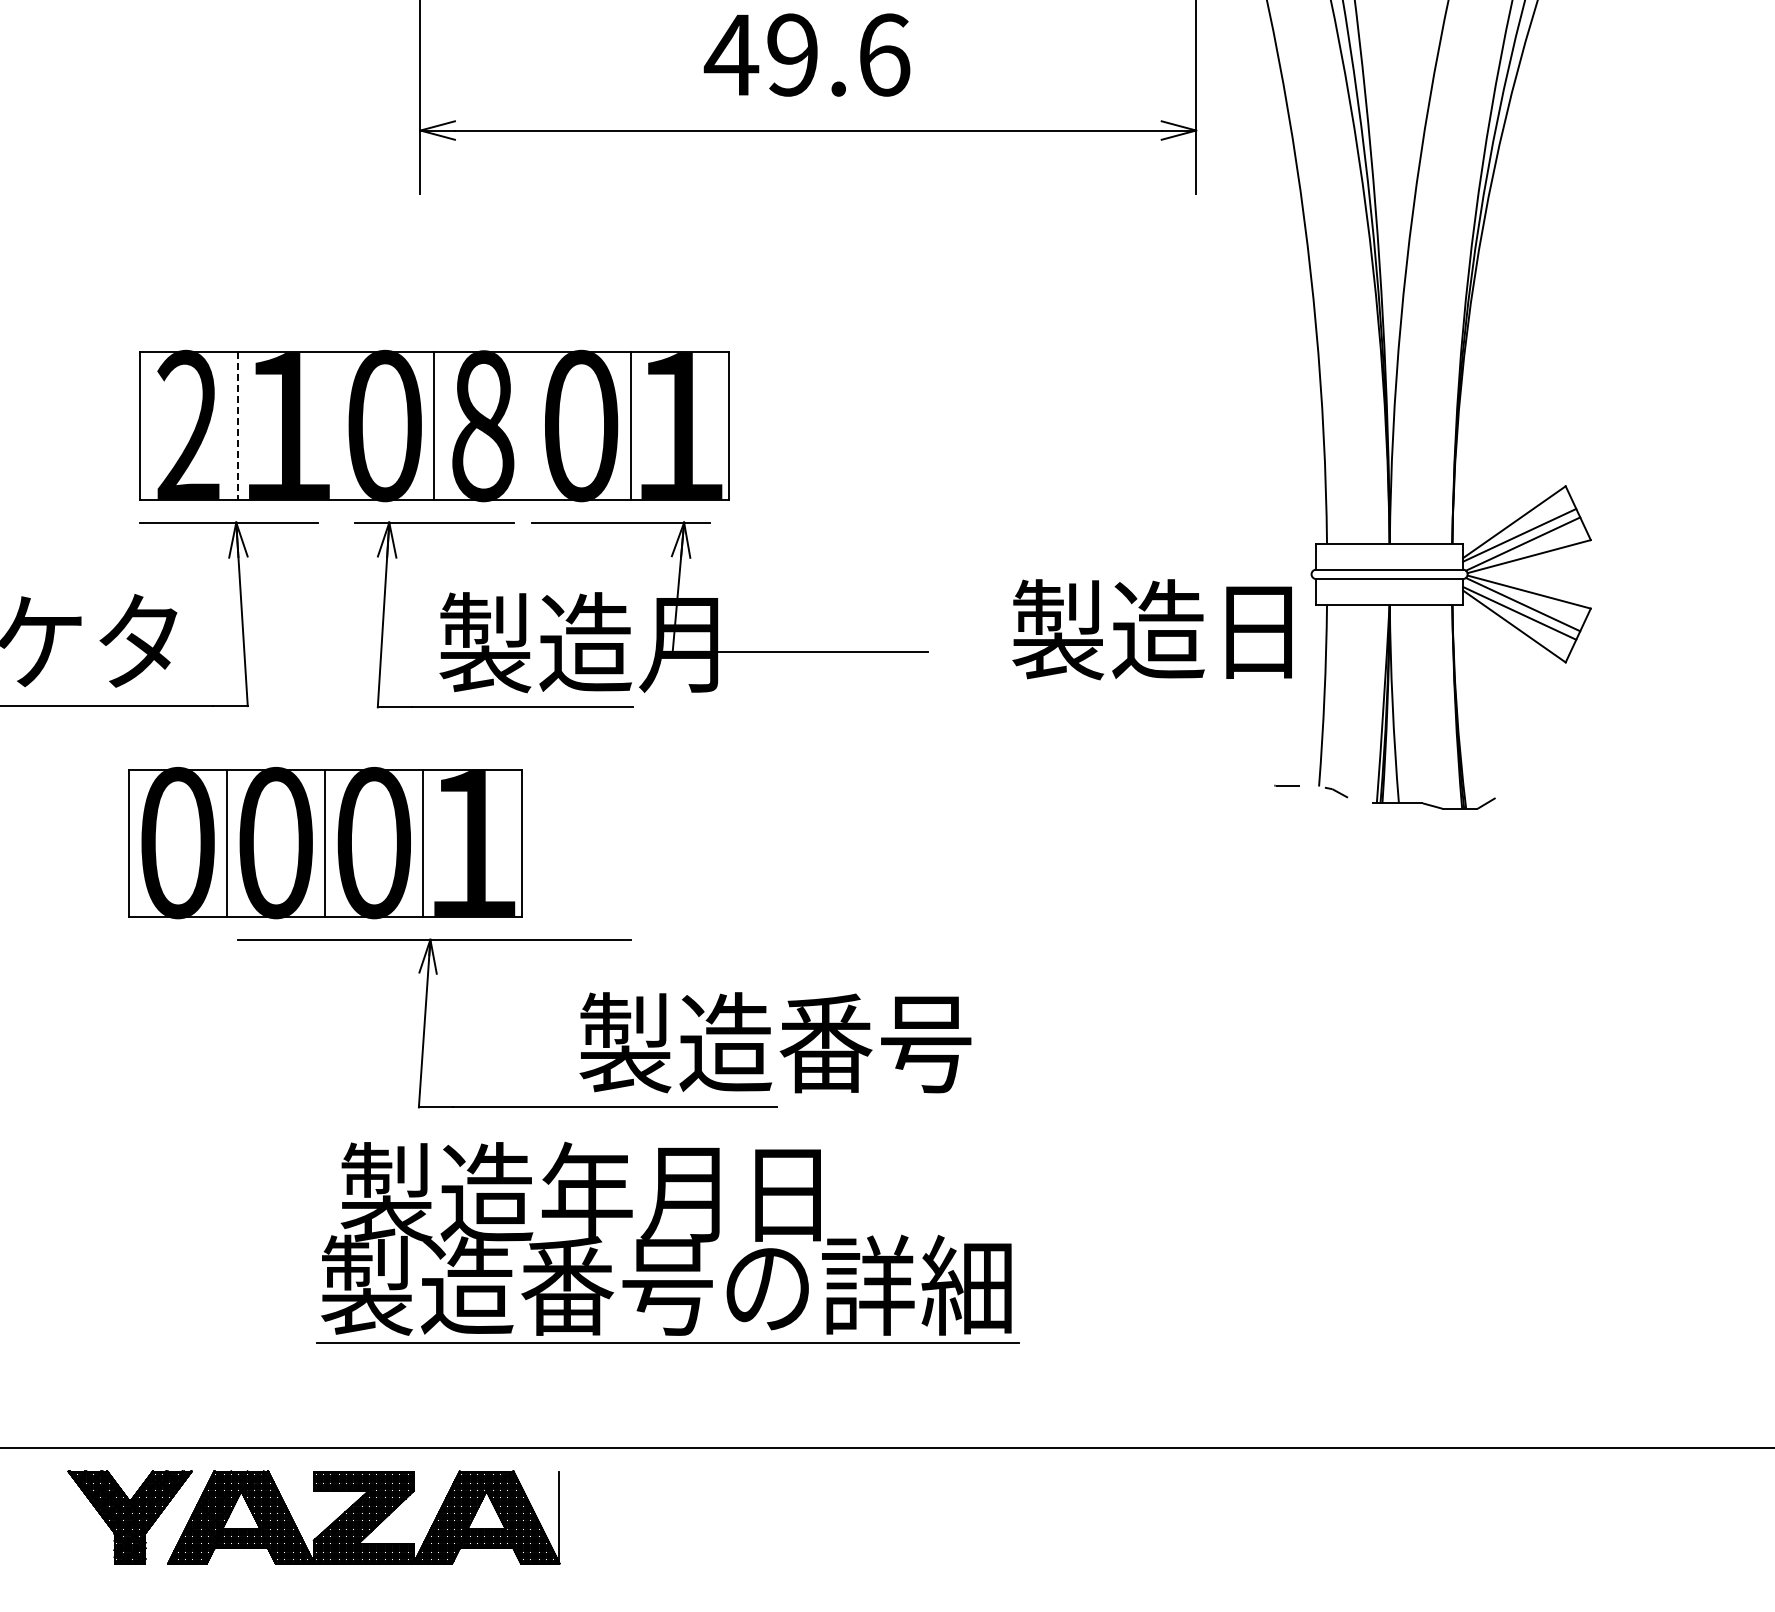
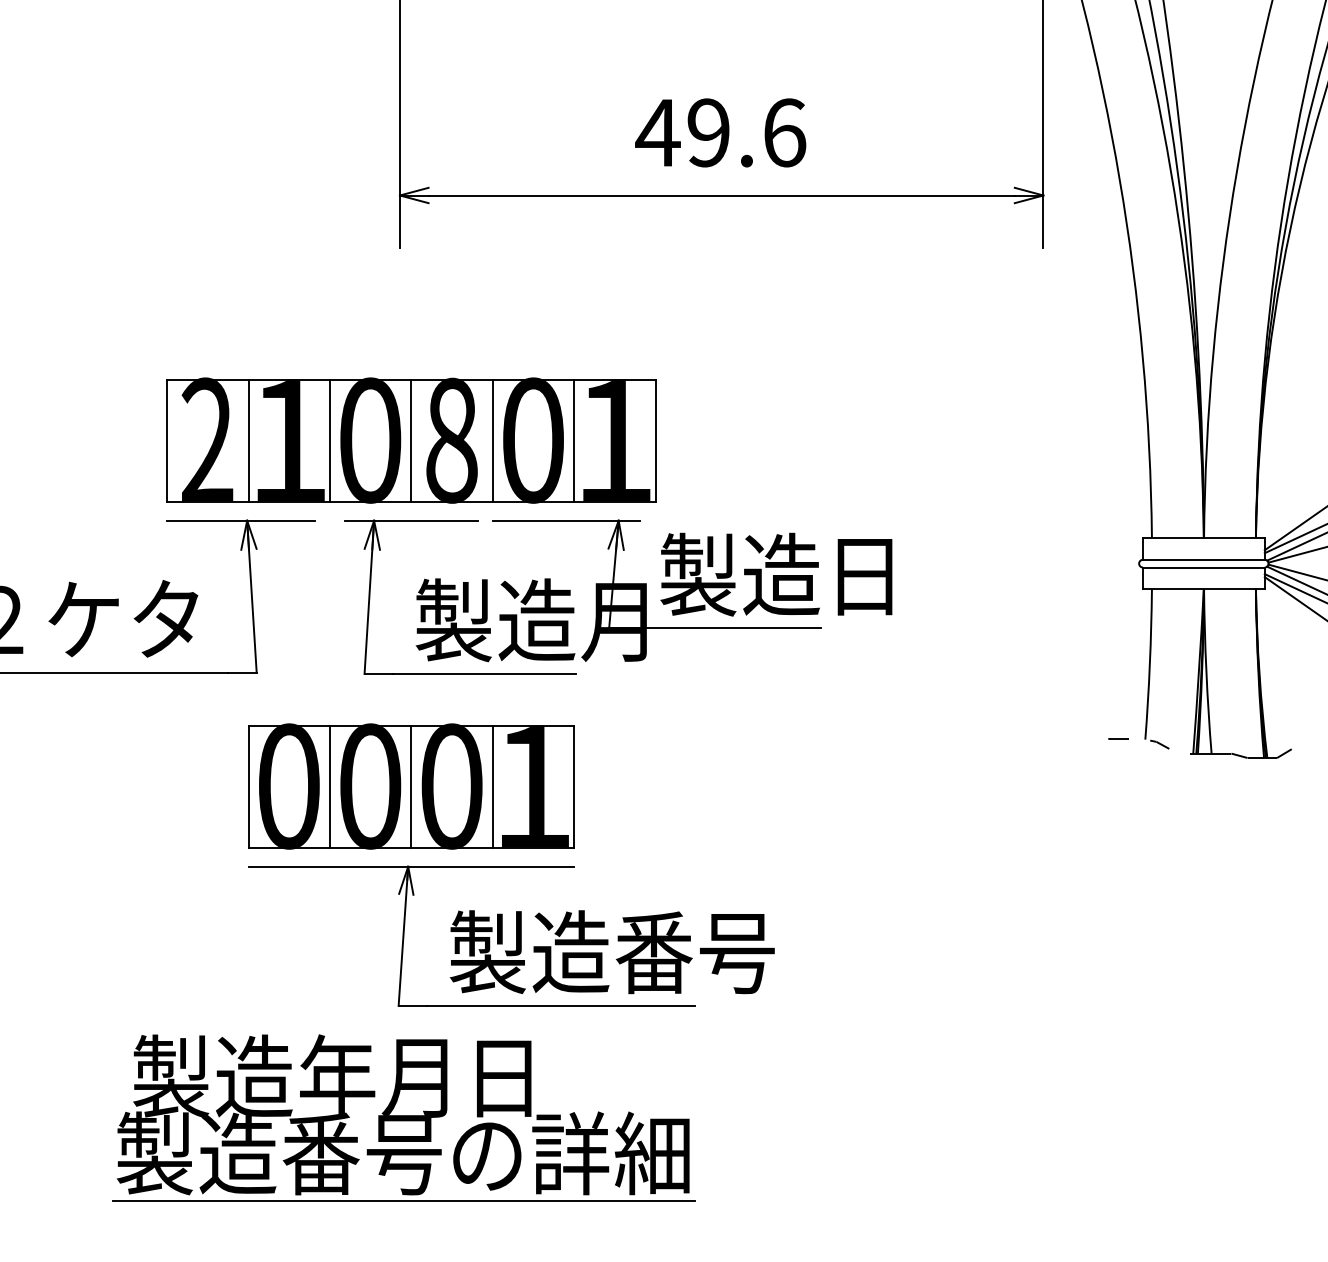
line: (336, 425) -> (330, 440), added
line: (532, 425) -> (492, 440), added
line: (238, 426) -> (249, 441), dashed -> solid
text: (1151, 629) -> (775, 574), moved
part: (325, 843) -> (411, 786), moved
text: (775, 1042) -> (612, 951), moved
part: (667, 1242) -> (404, 1117), moved

